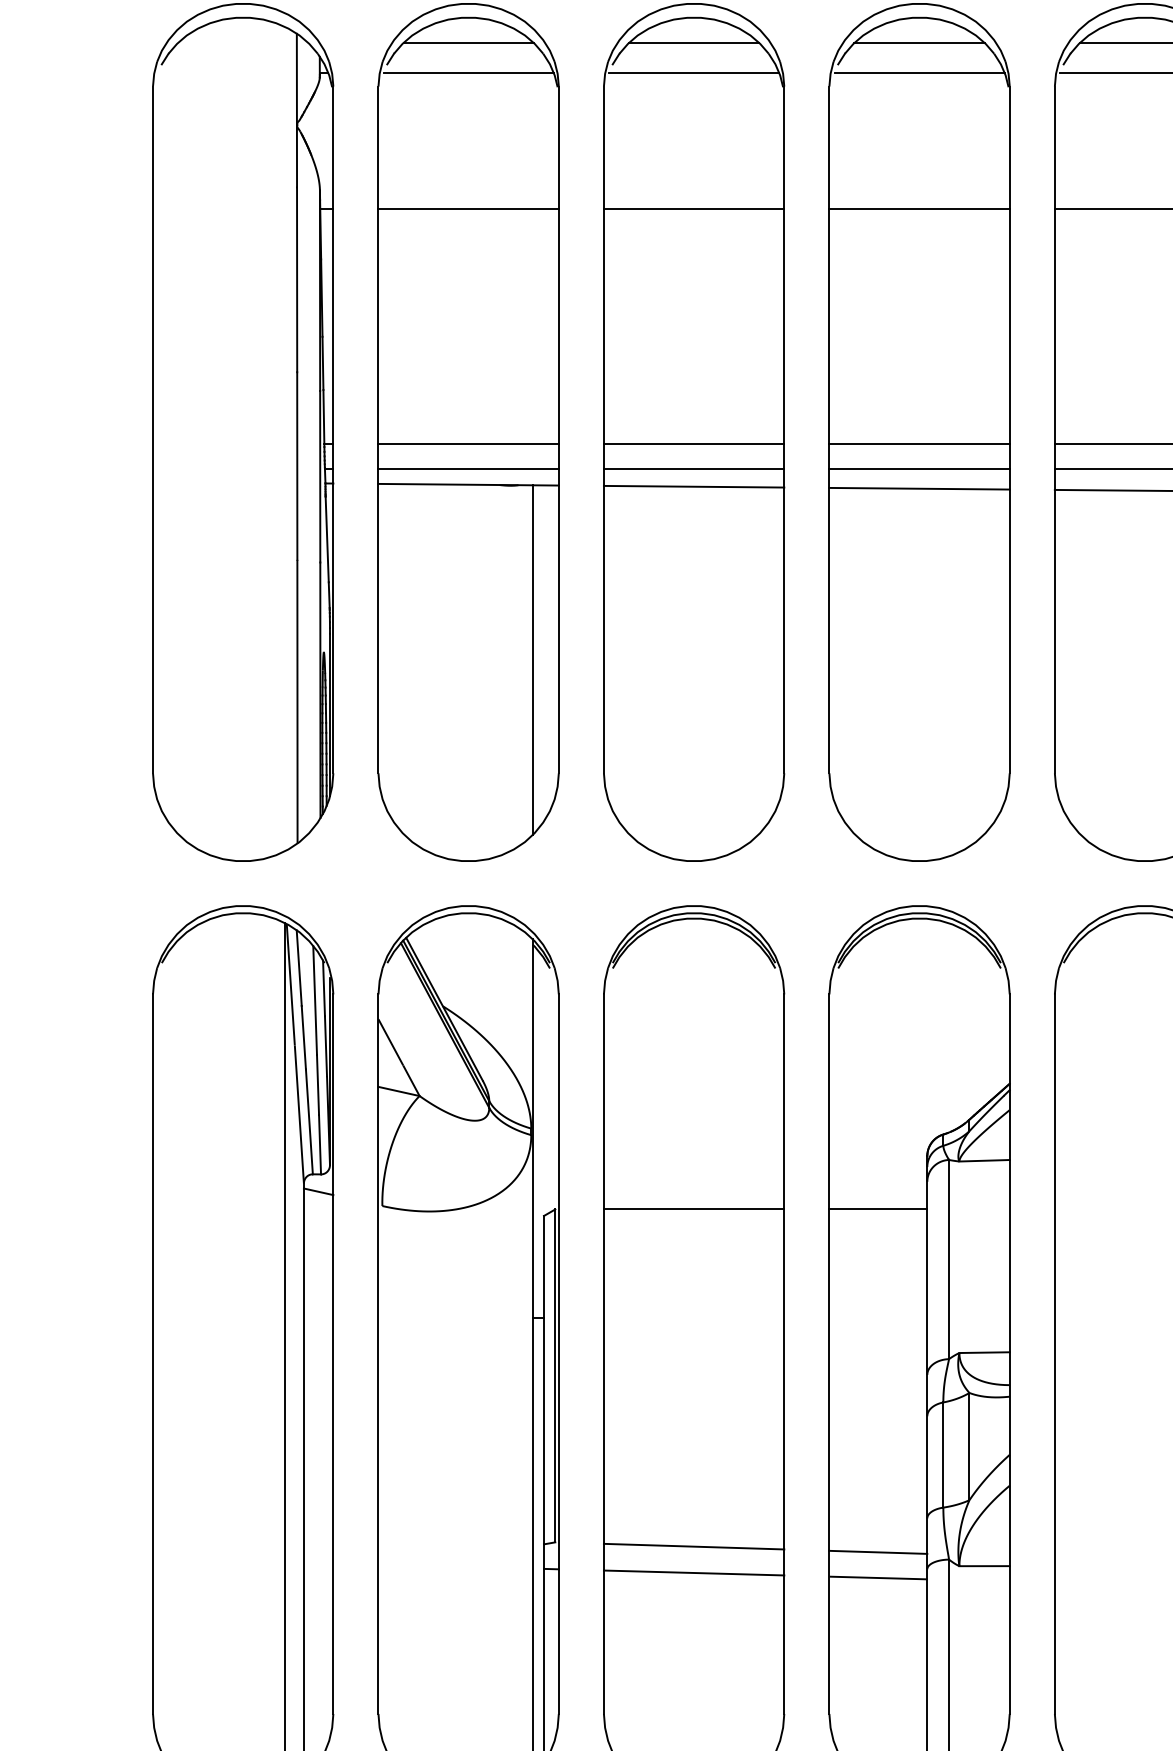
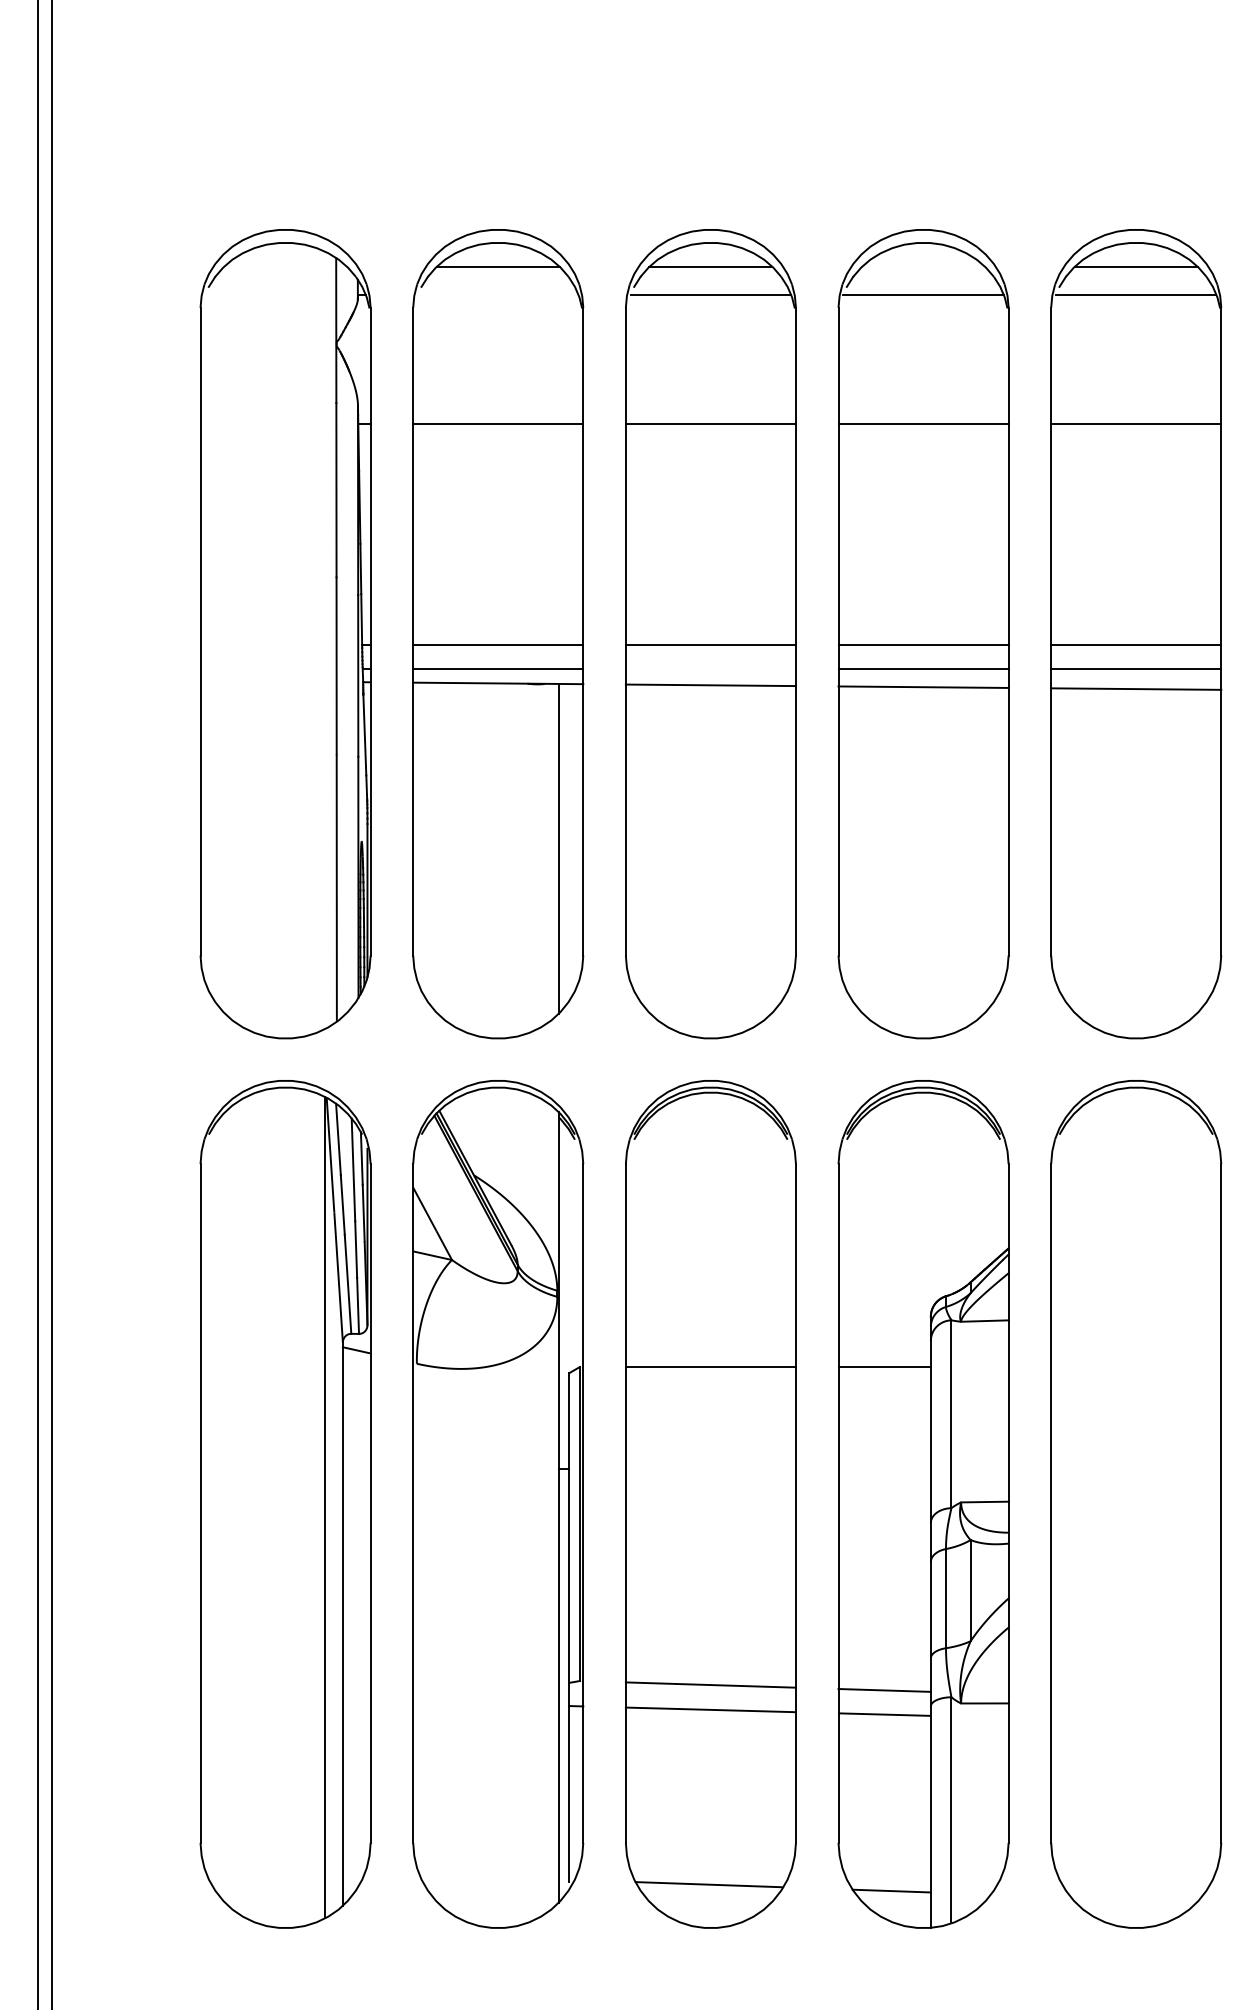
line: (919, 42) -> (923, 266), removed
line: (468, 72) -> (498, 294), removed
line: (693, 468) -> (710, 668), removed

